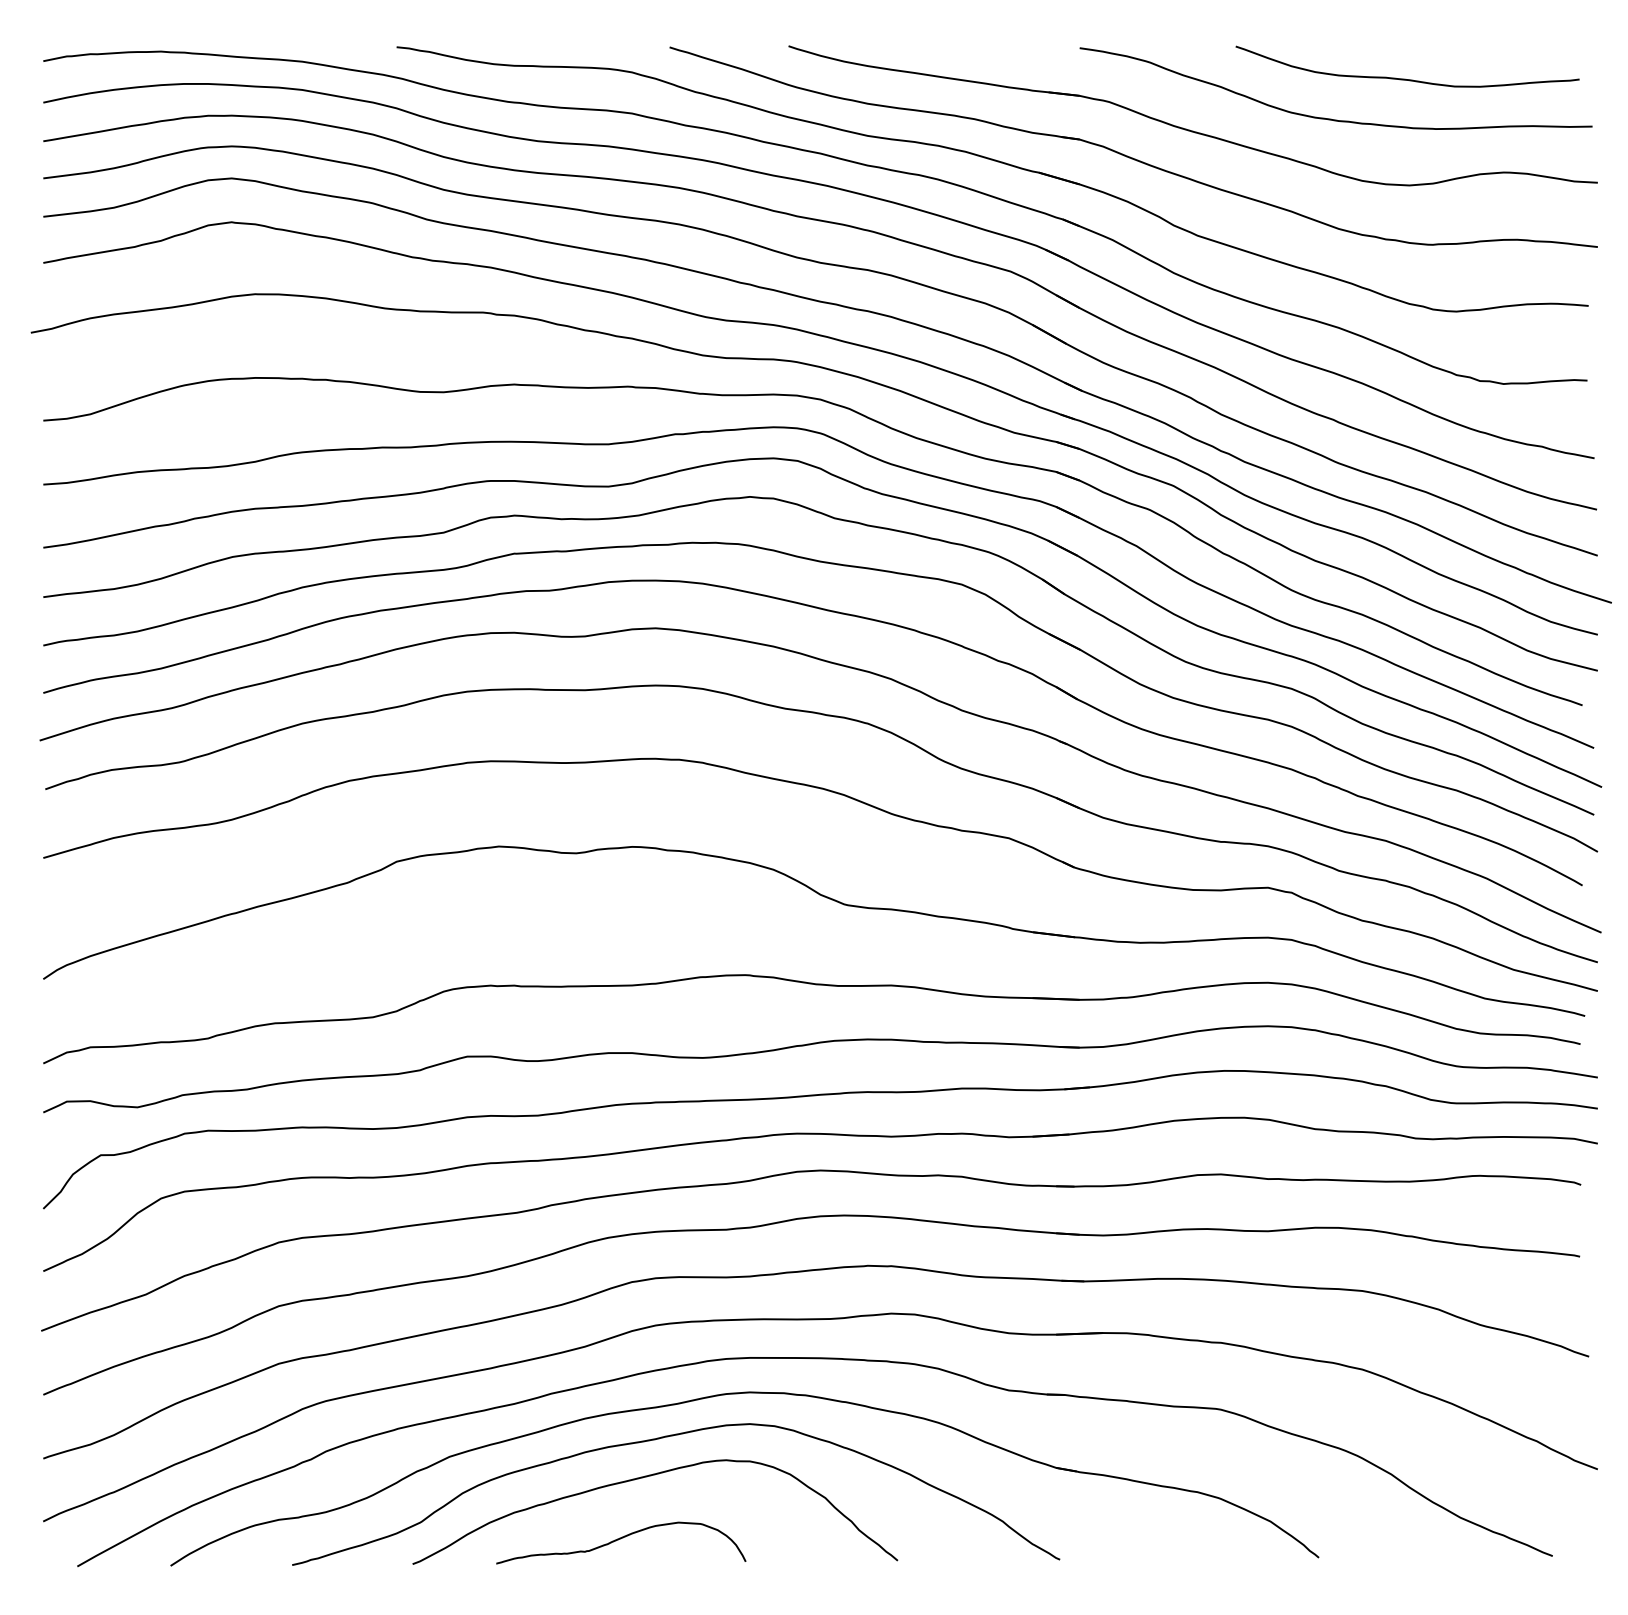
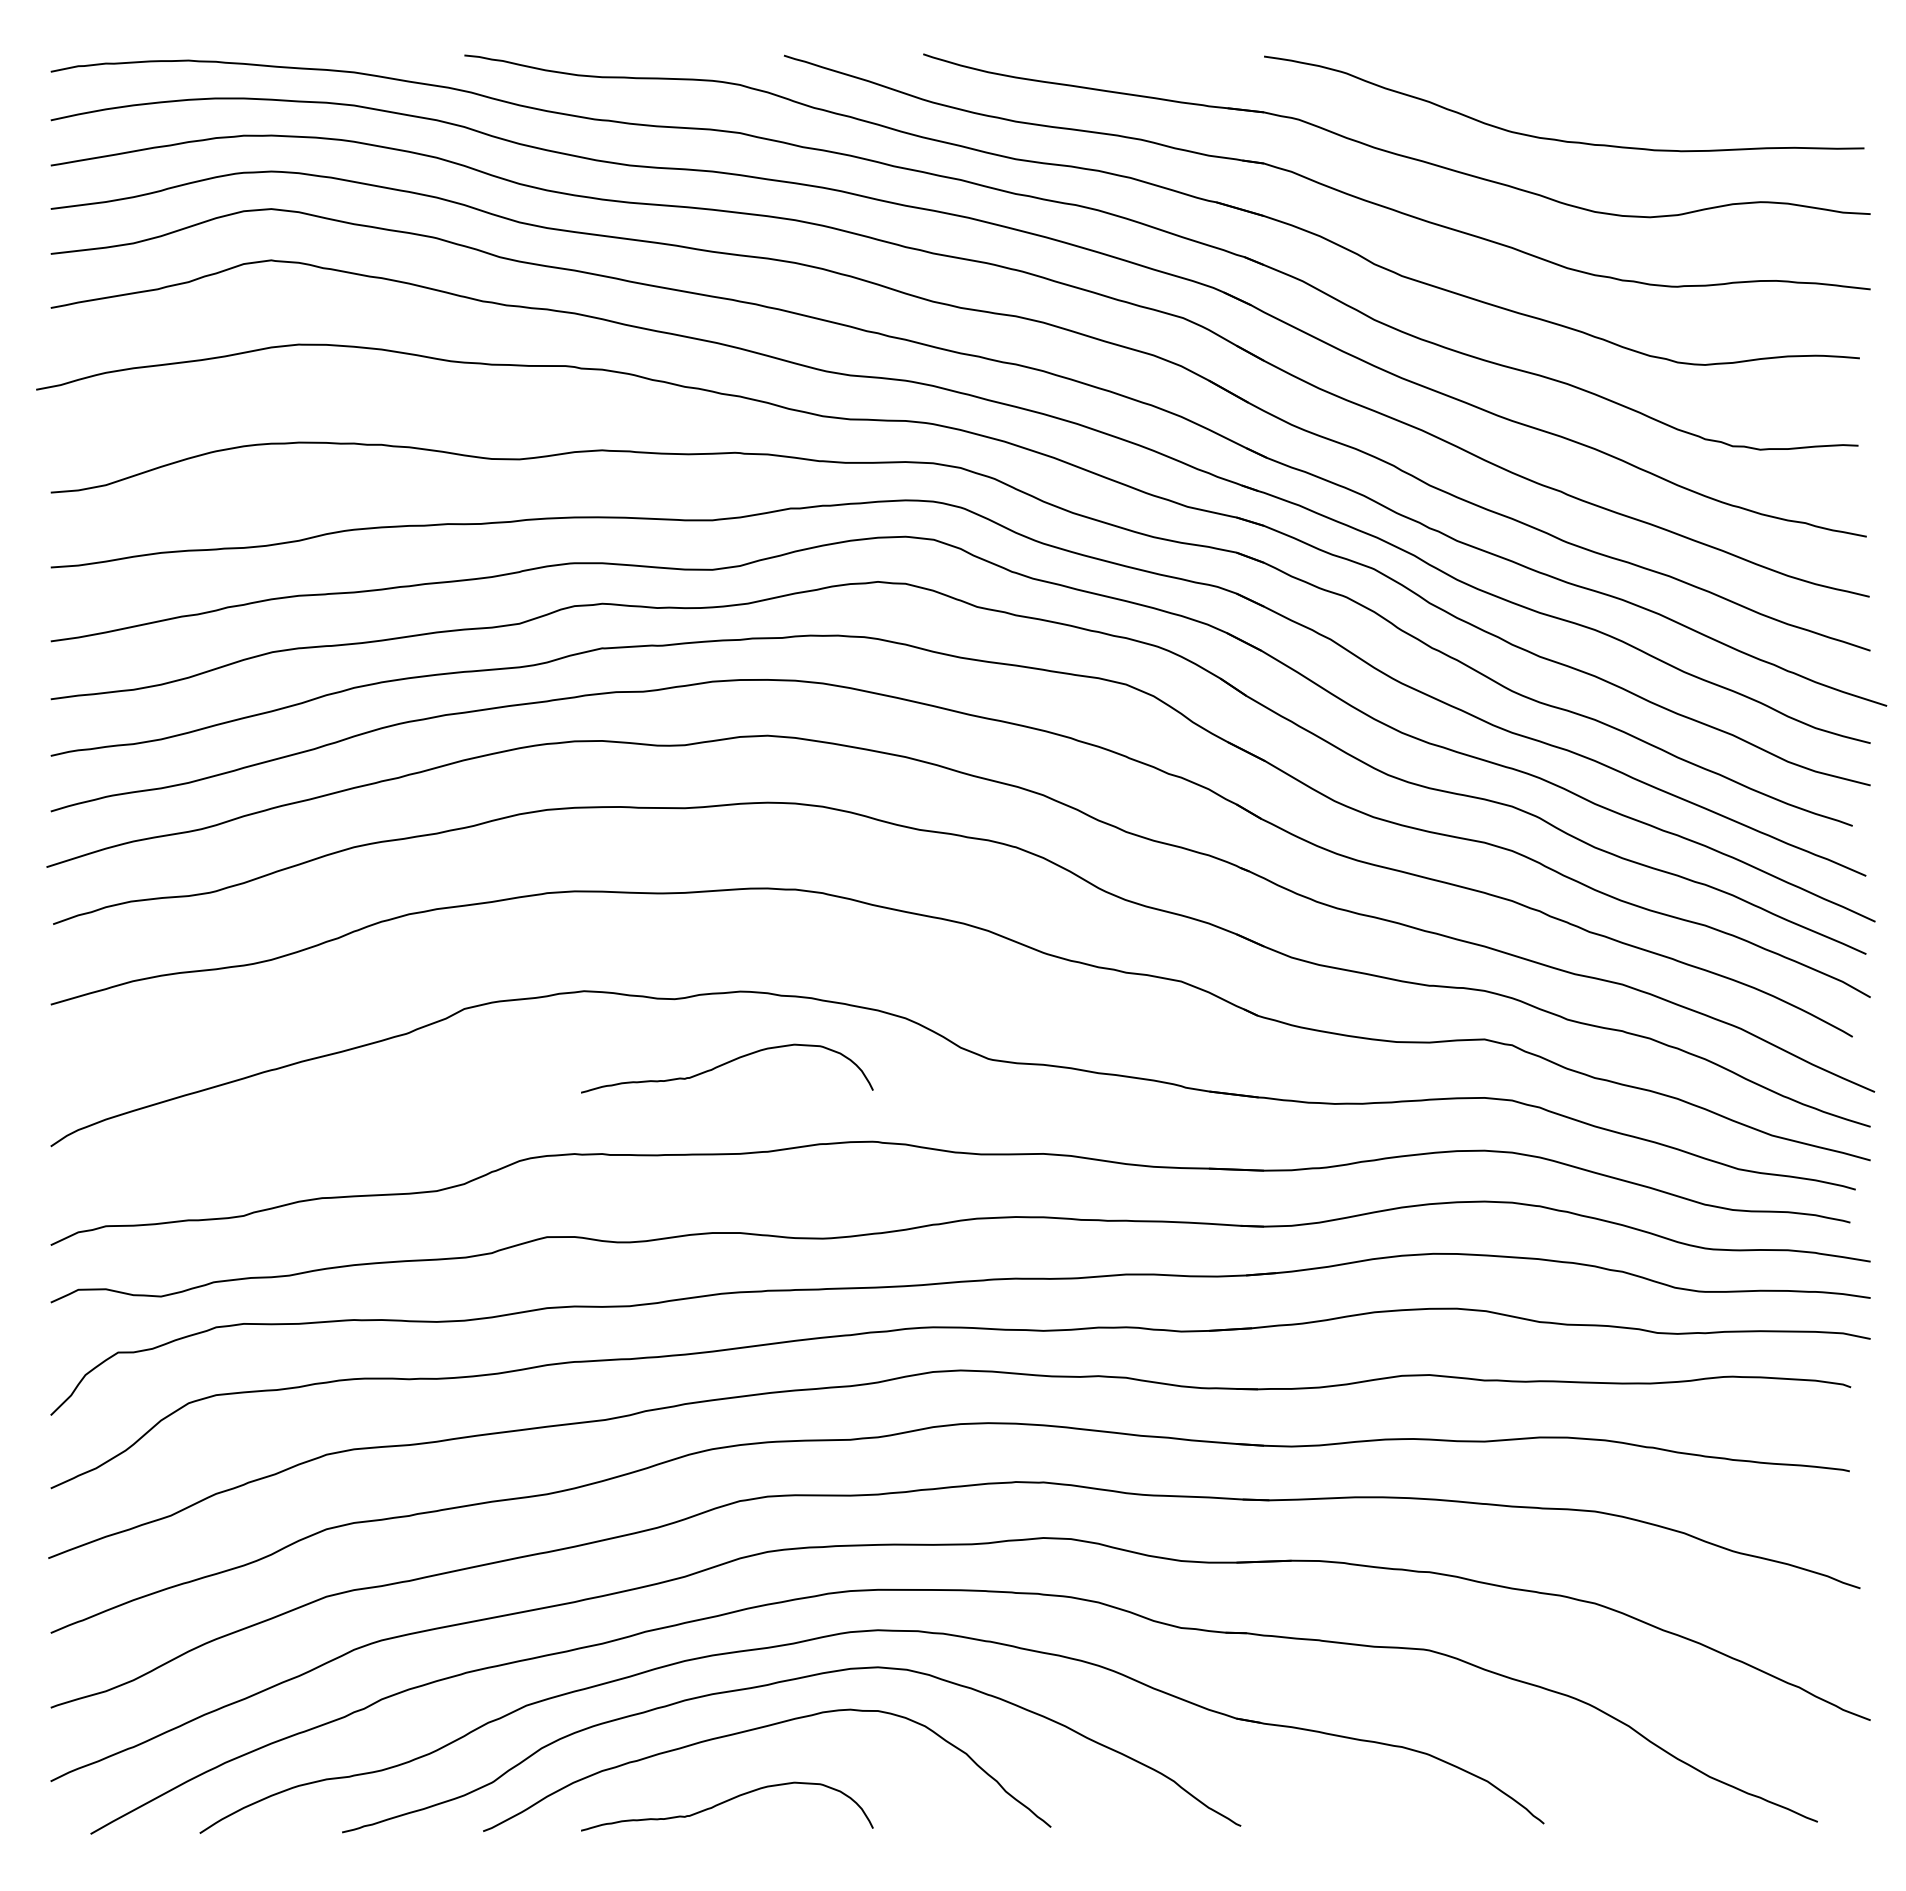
curve: (1407, 78) -> (1647, 92), removed
curve: (620, 909) -> (726, 1064), added

